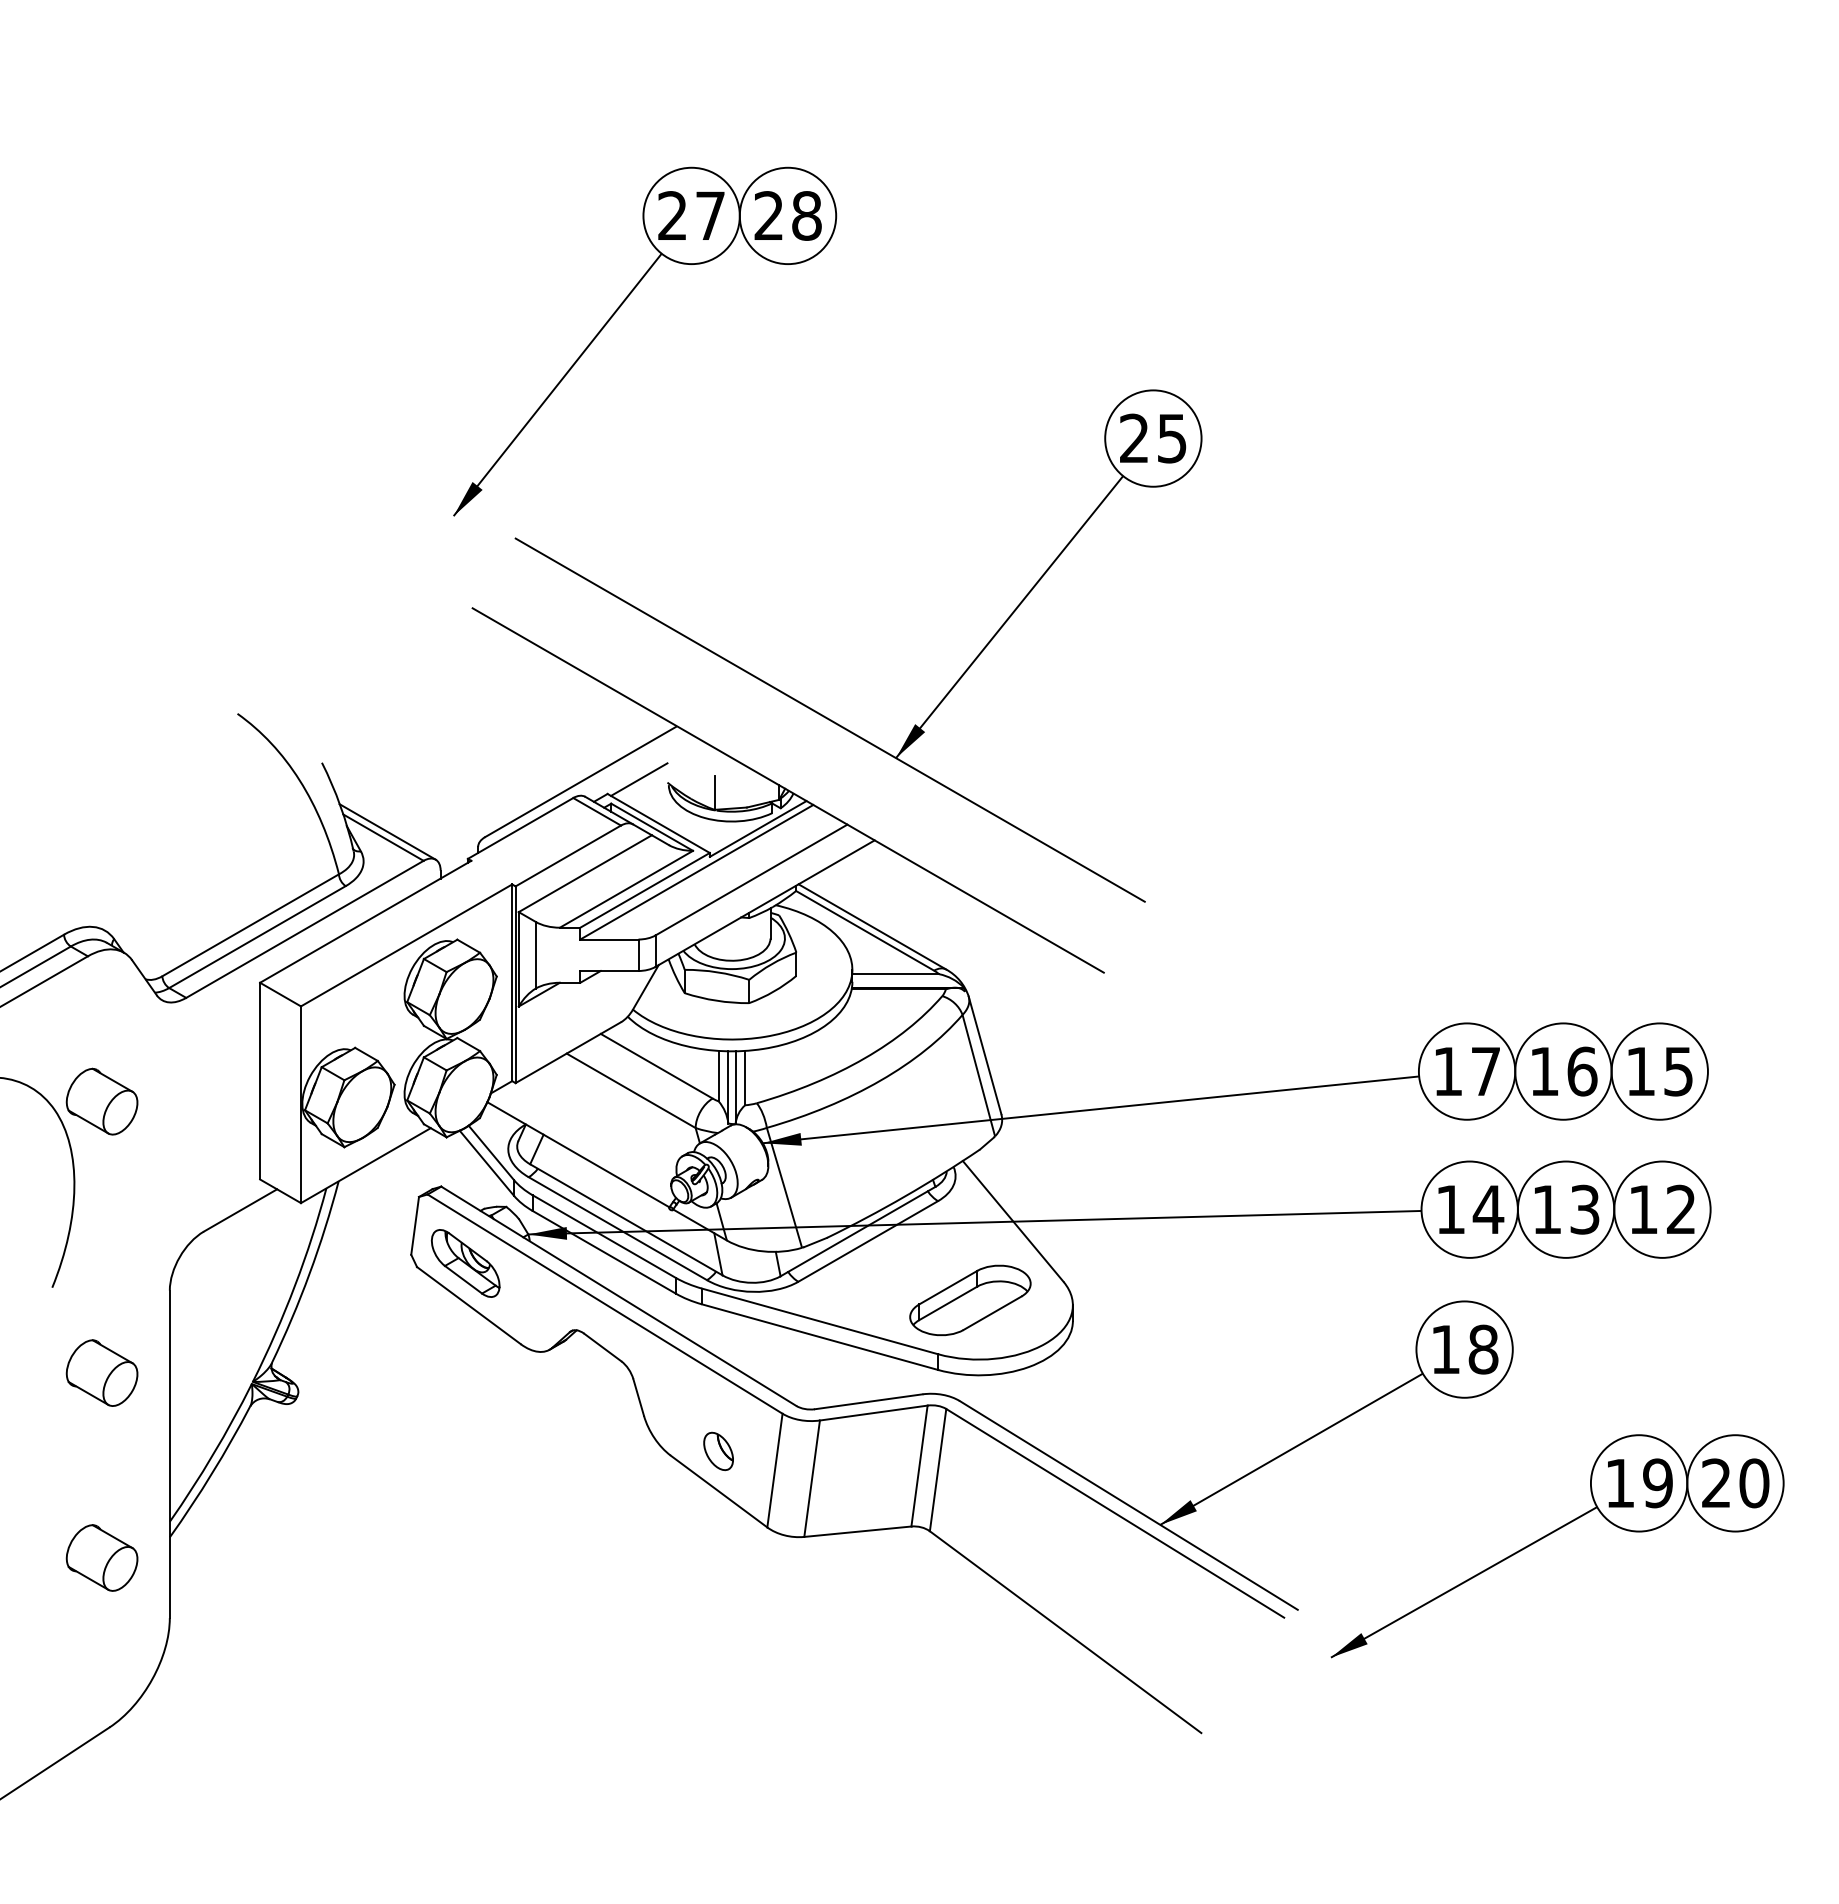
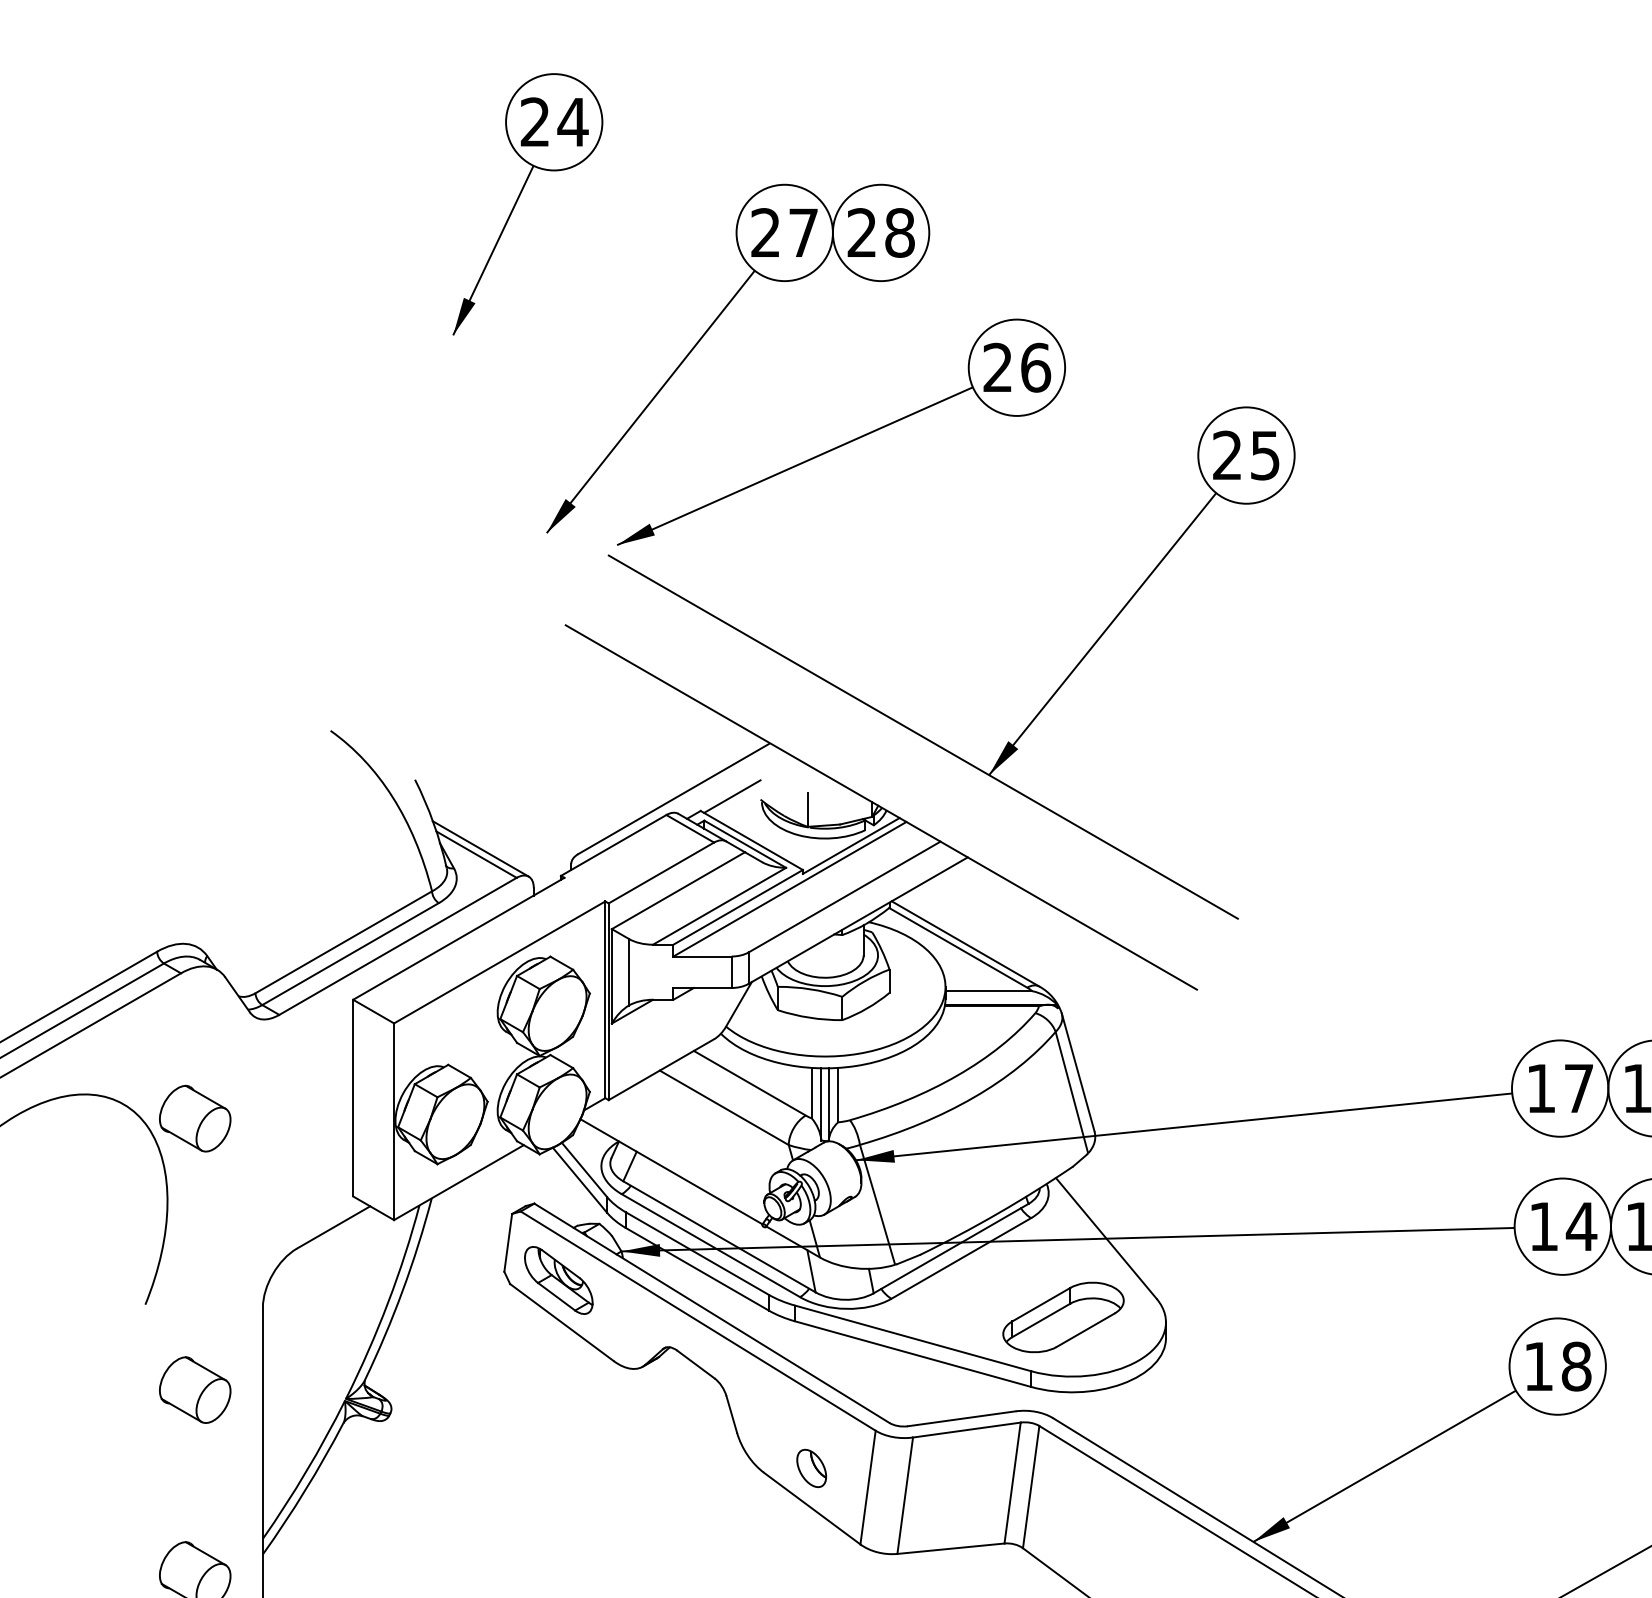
part: (425, 183) -> (518, 200), added
part: (752, 425) -> (845, 442), added

